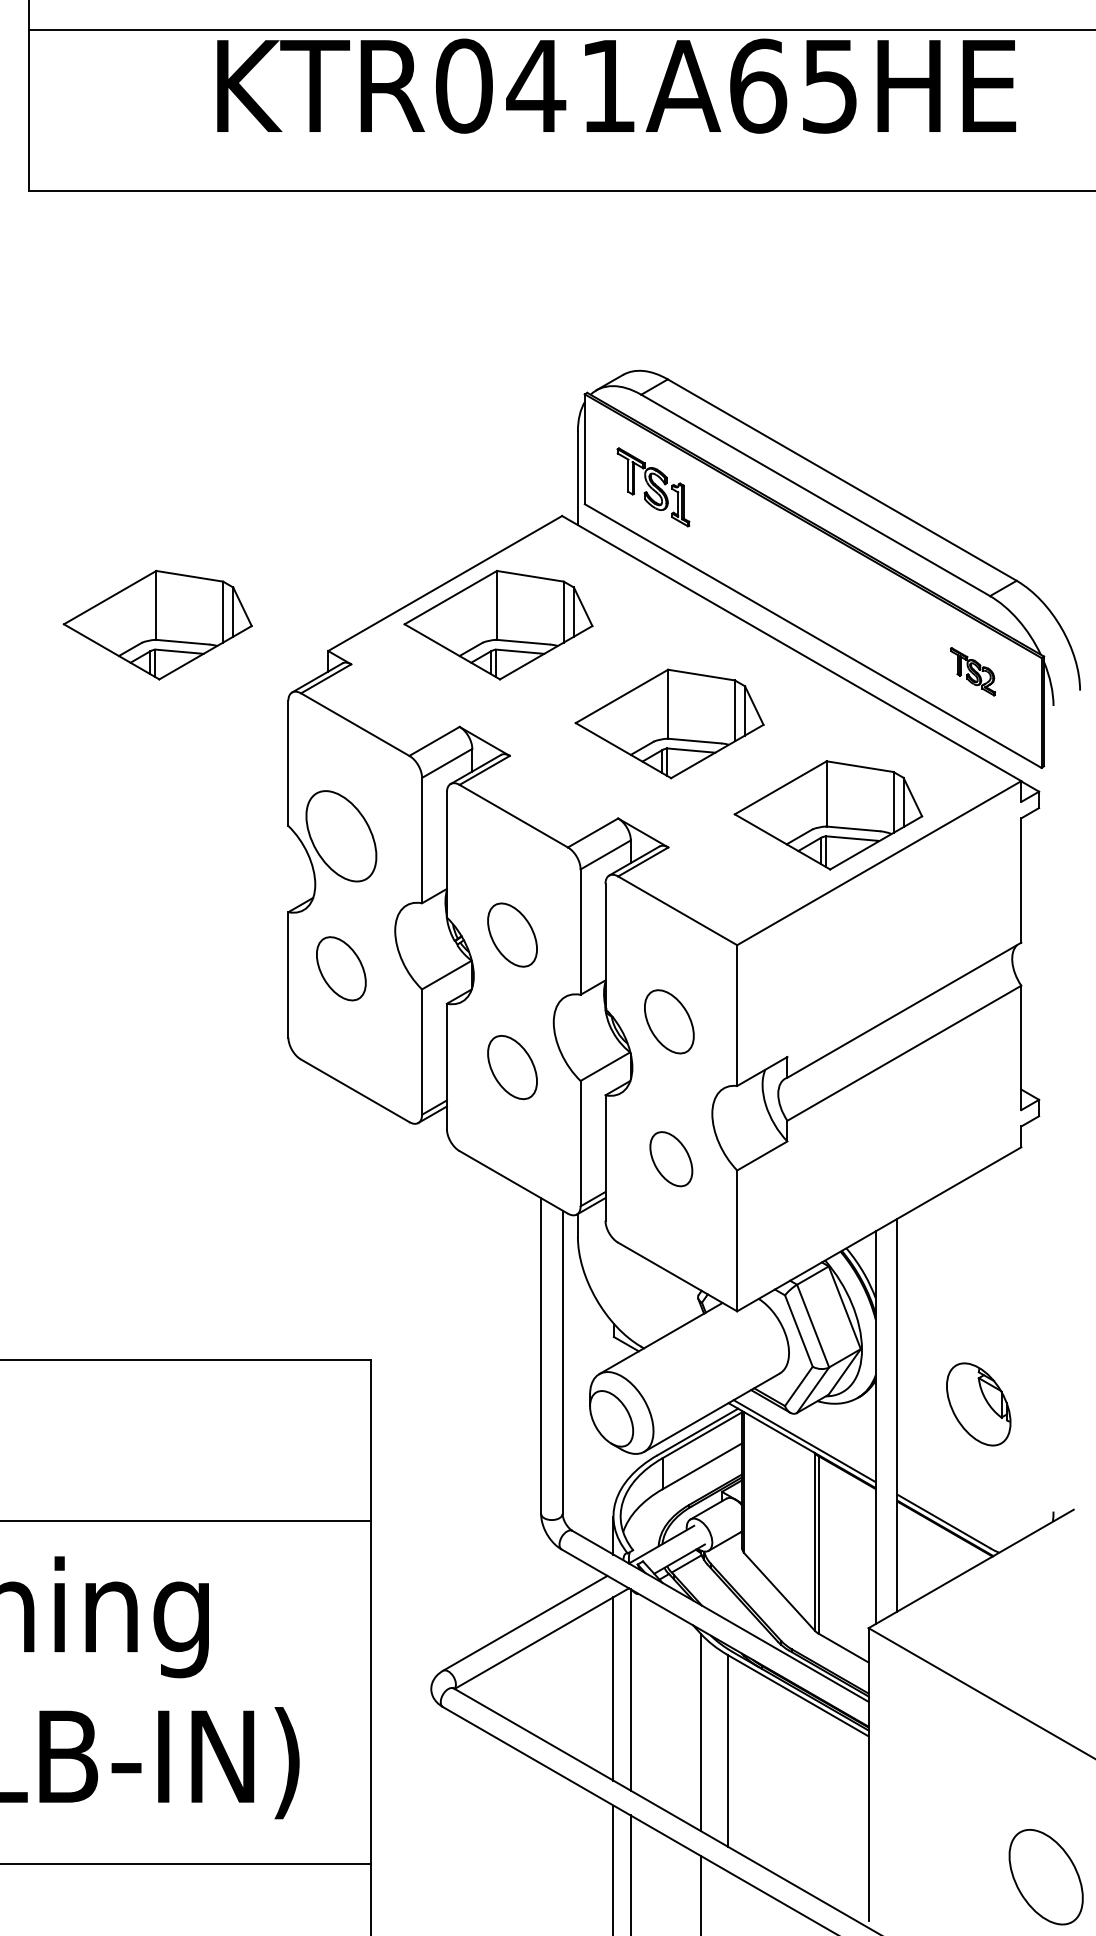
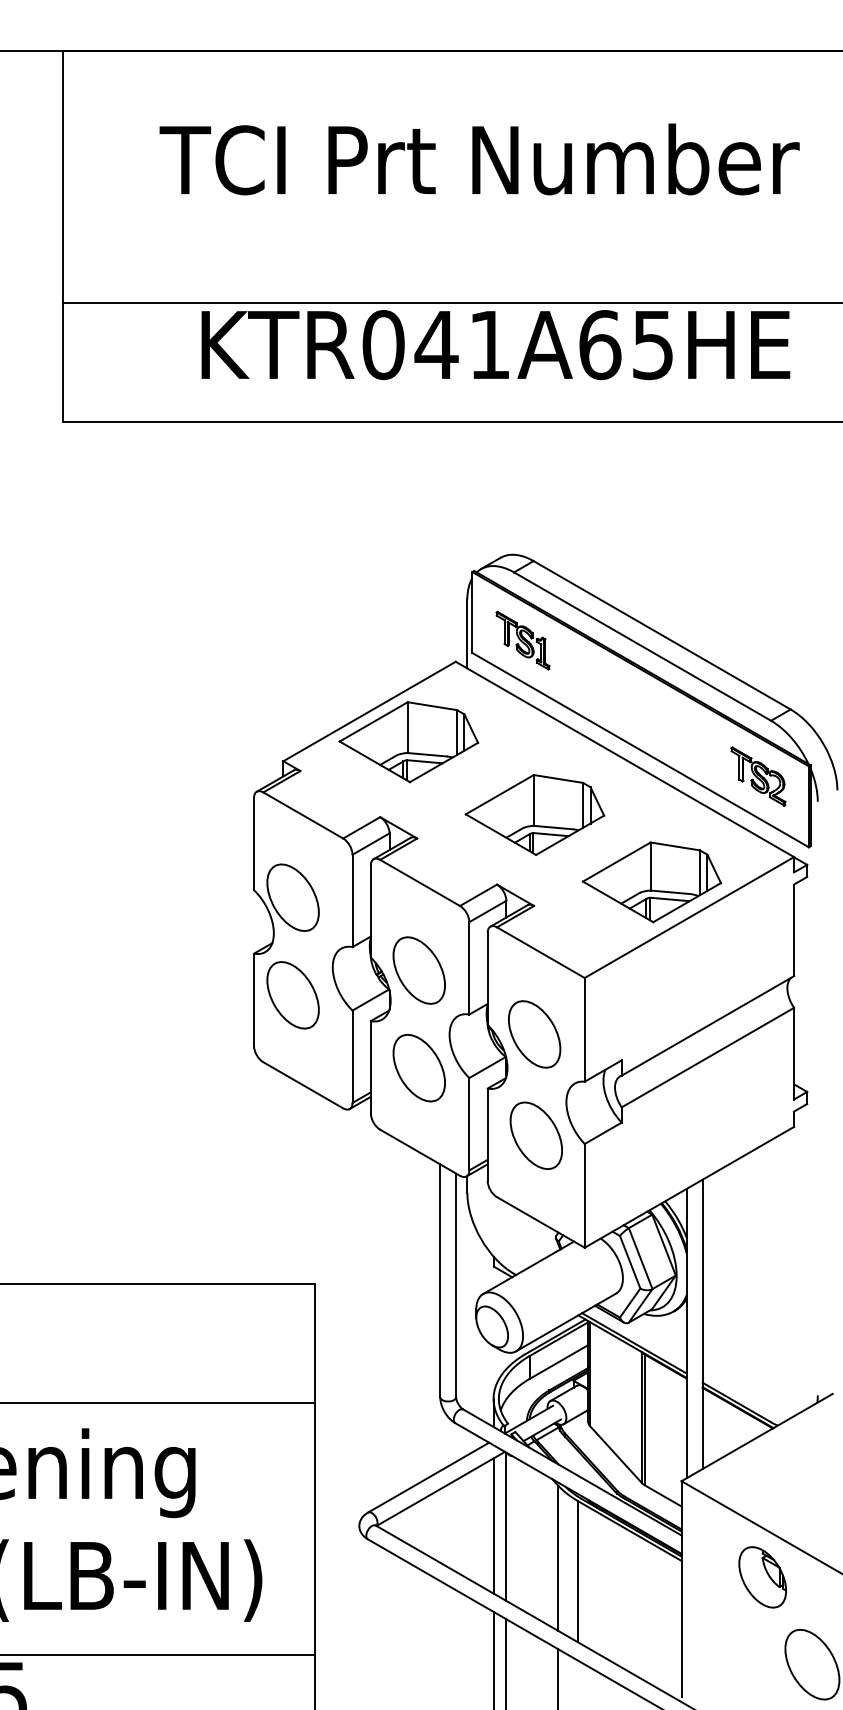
part: (157, 625) -> (157, 742), removed
part: (973, 671) -> (758, 776), size x1.67
part: (511, 935) -> (418, 970), size x1.43
part: (340, 968) -> (292, 995), size x1.43
part: (669, 1021) -> (534, 1034), size x1.43
part: (511, 1066) -> (418, 1067), size x1.43
part: (670, 1158) -> (535, 1135), size x1.67
part: (978, 1404) -> (762, 1577), moved

